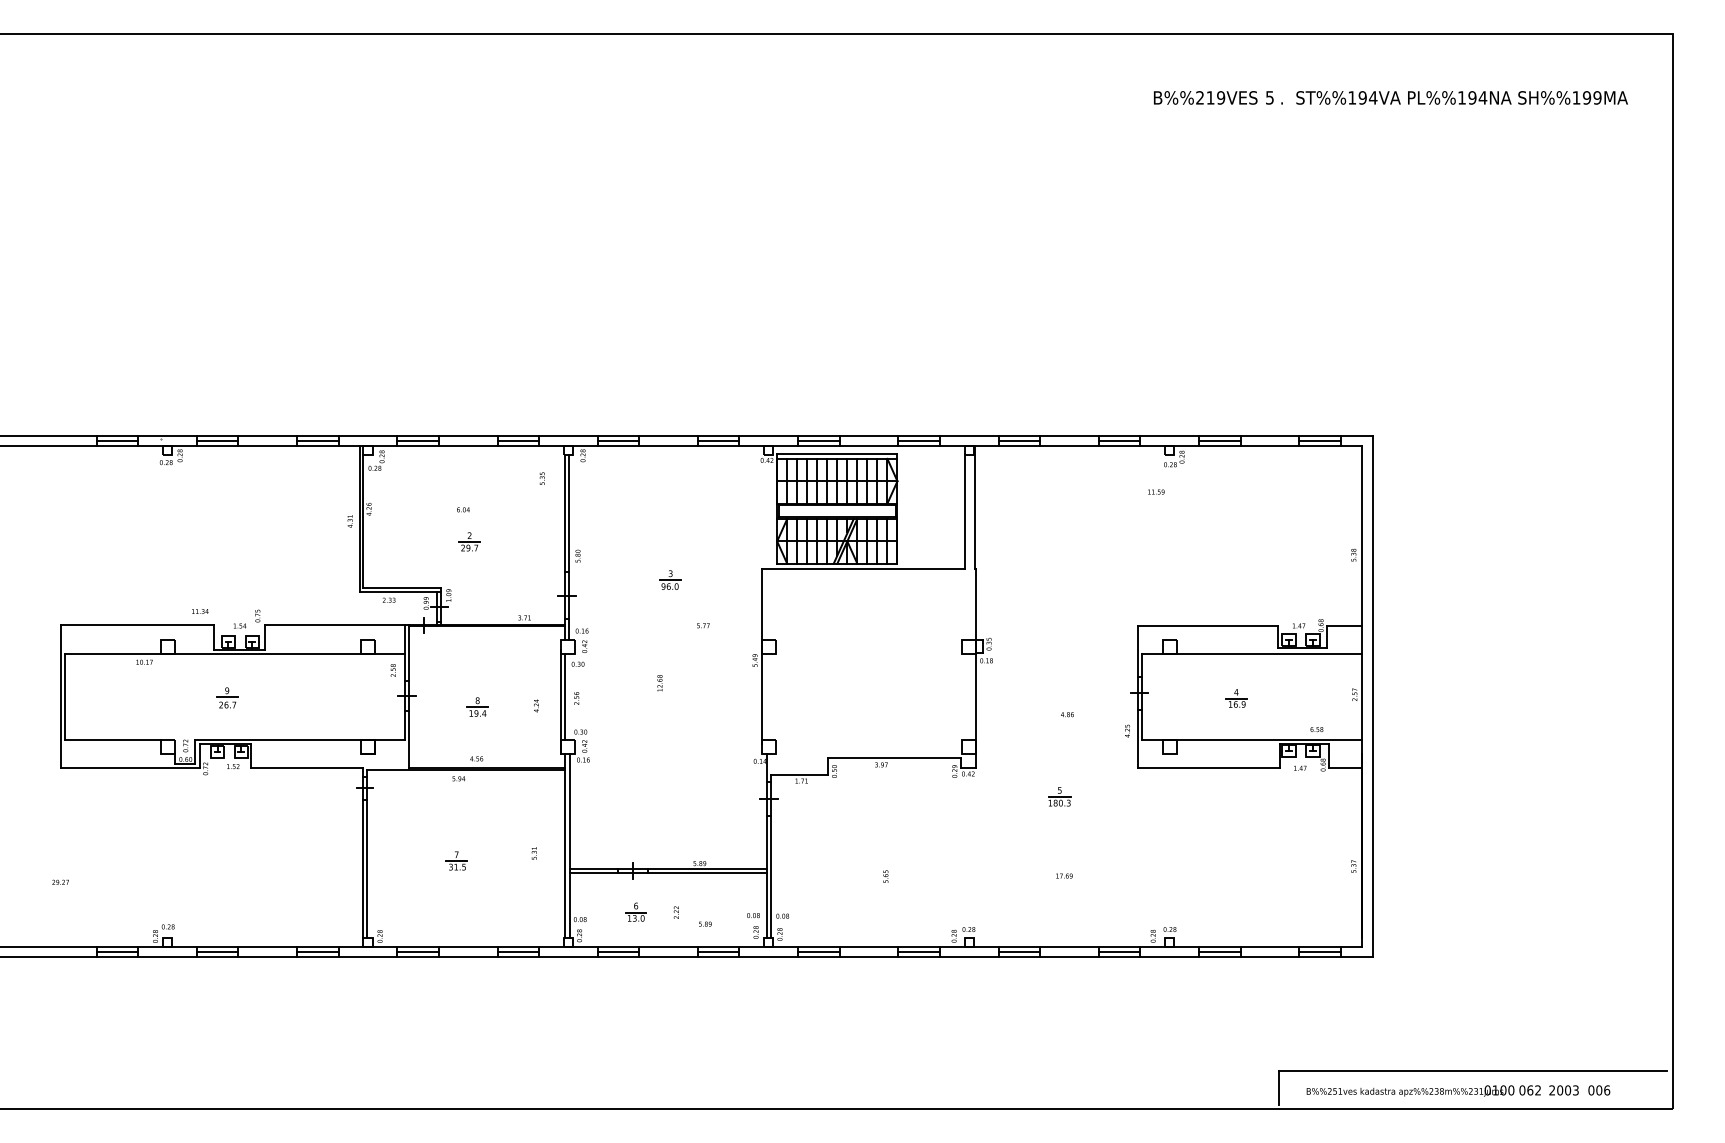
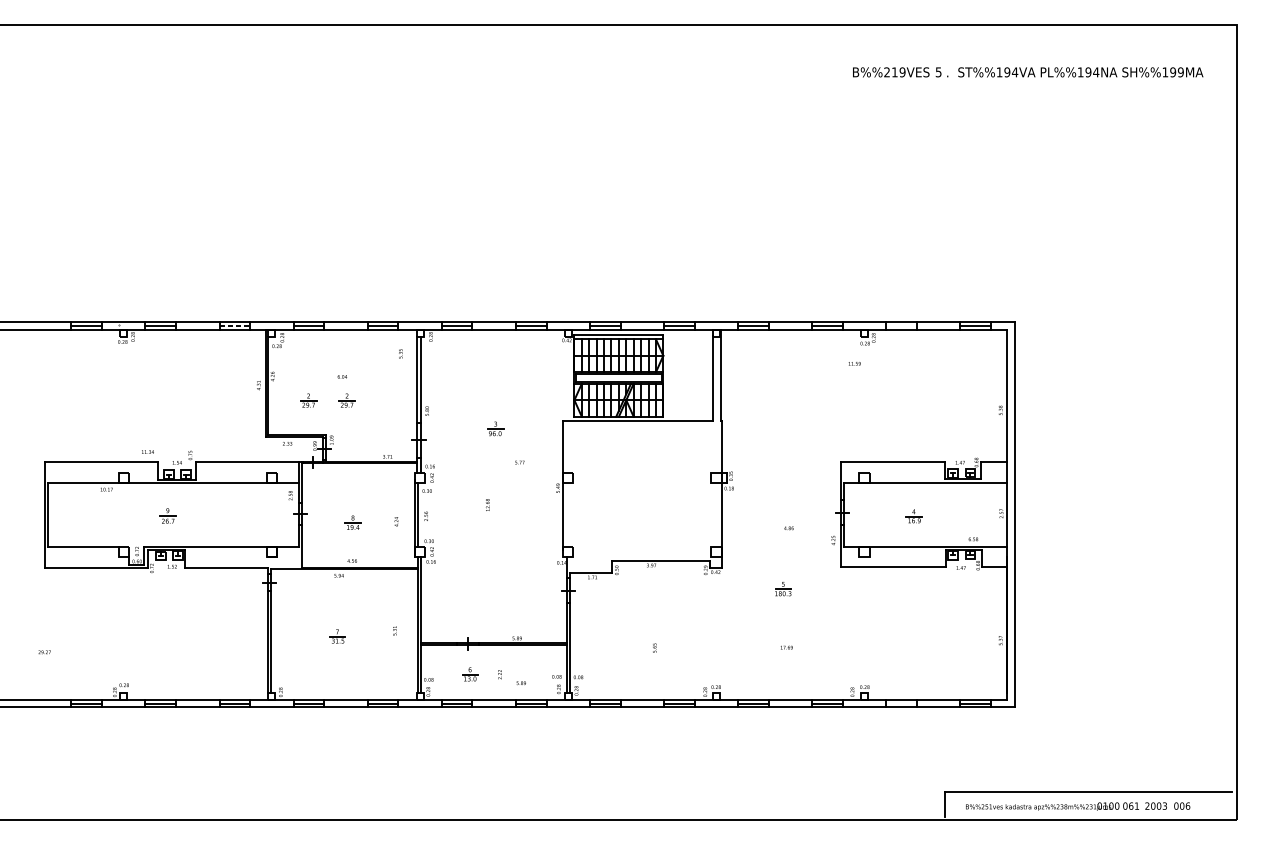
line: (317, 440) -> (234, 325), solid -> dashed
line: (1219, 440) -> (901, 325), removed
part: (417, 541) -> (308, 400), added
line: (1219, 951) -> (901, 703), removed
text: (1537, 1090) -> (1136, 806), 062 -> 061

